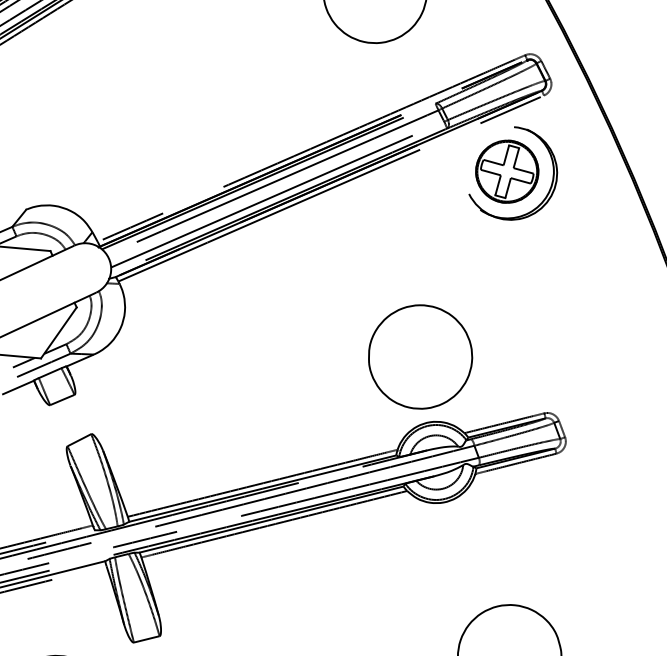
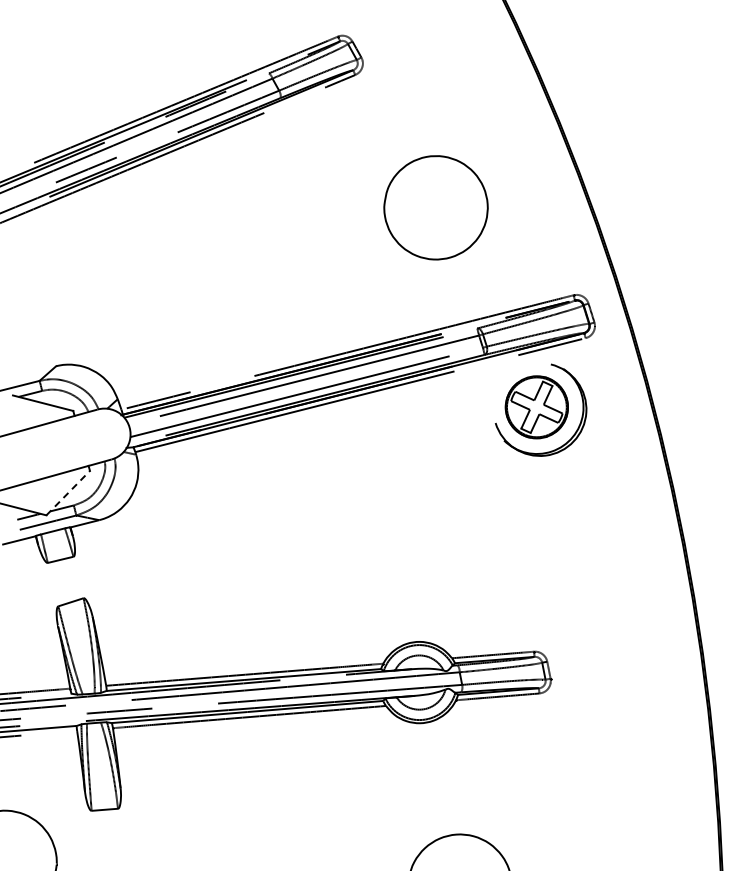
line: (59, 332) -> (68, 492), solid -> dashed
part: (419, 356) -> (420, 575), removed

